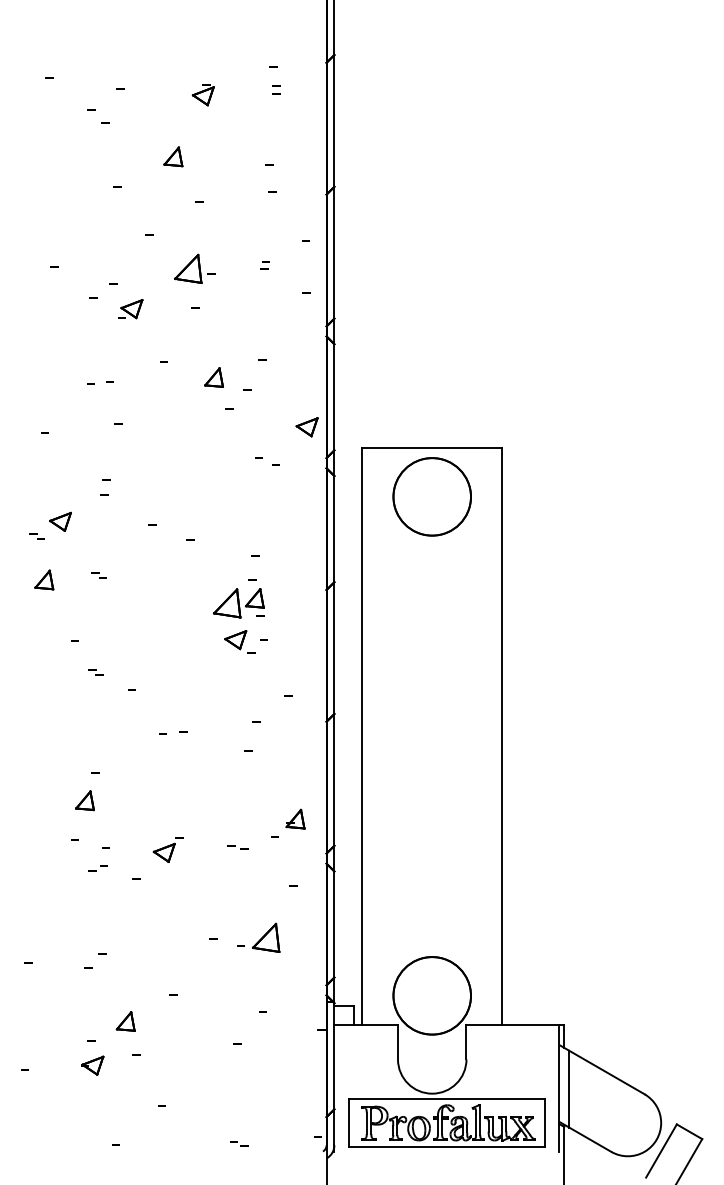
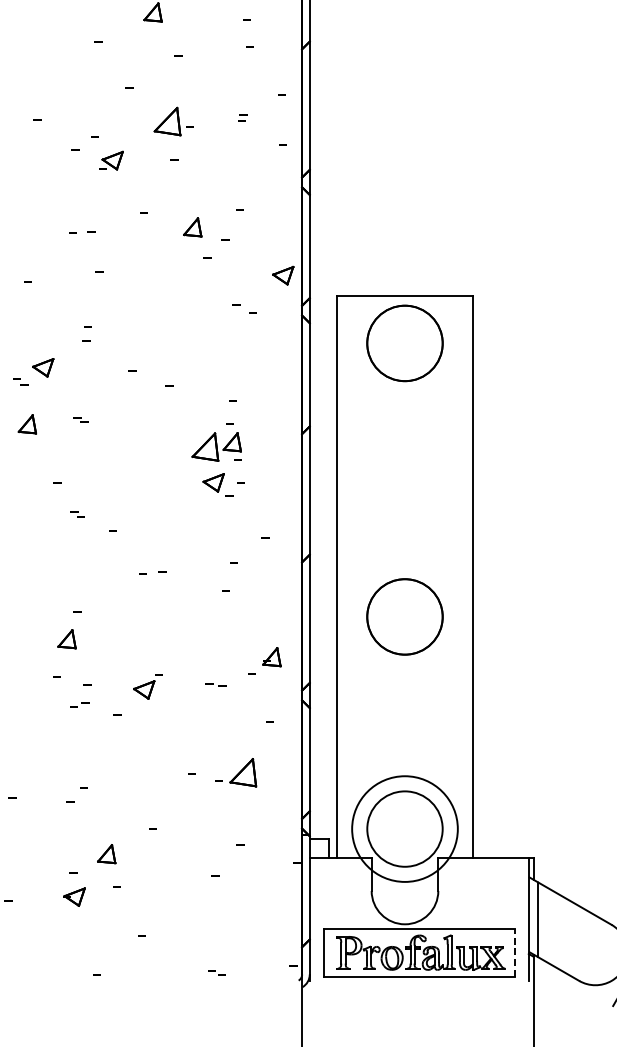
circle: (431, 777) -> (404, 616), added
circle: (432, 995) -> (405, 828), size x1.4
line: (544, 1122) -> (514, 952), solid -> dashed

